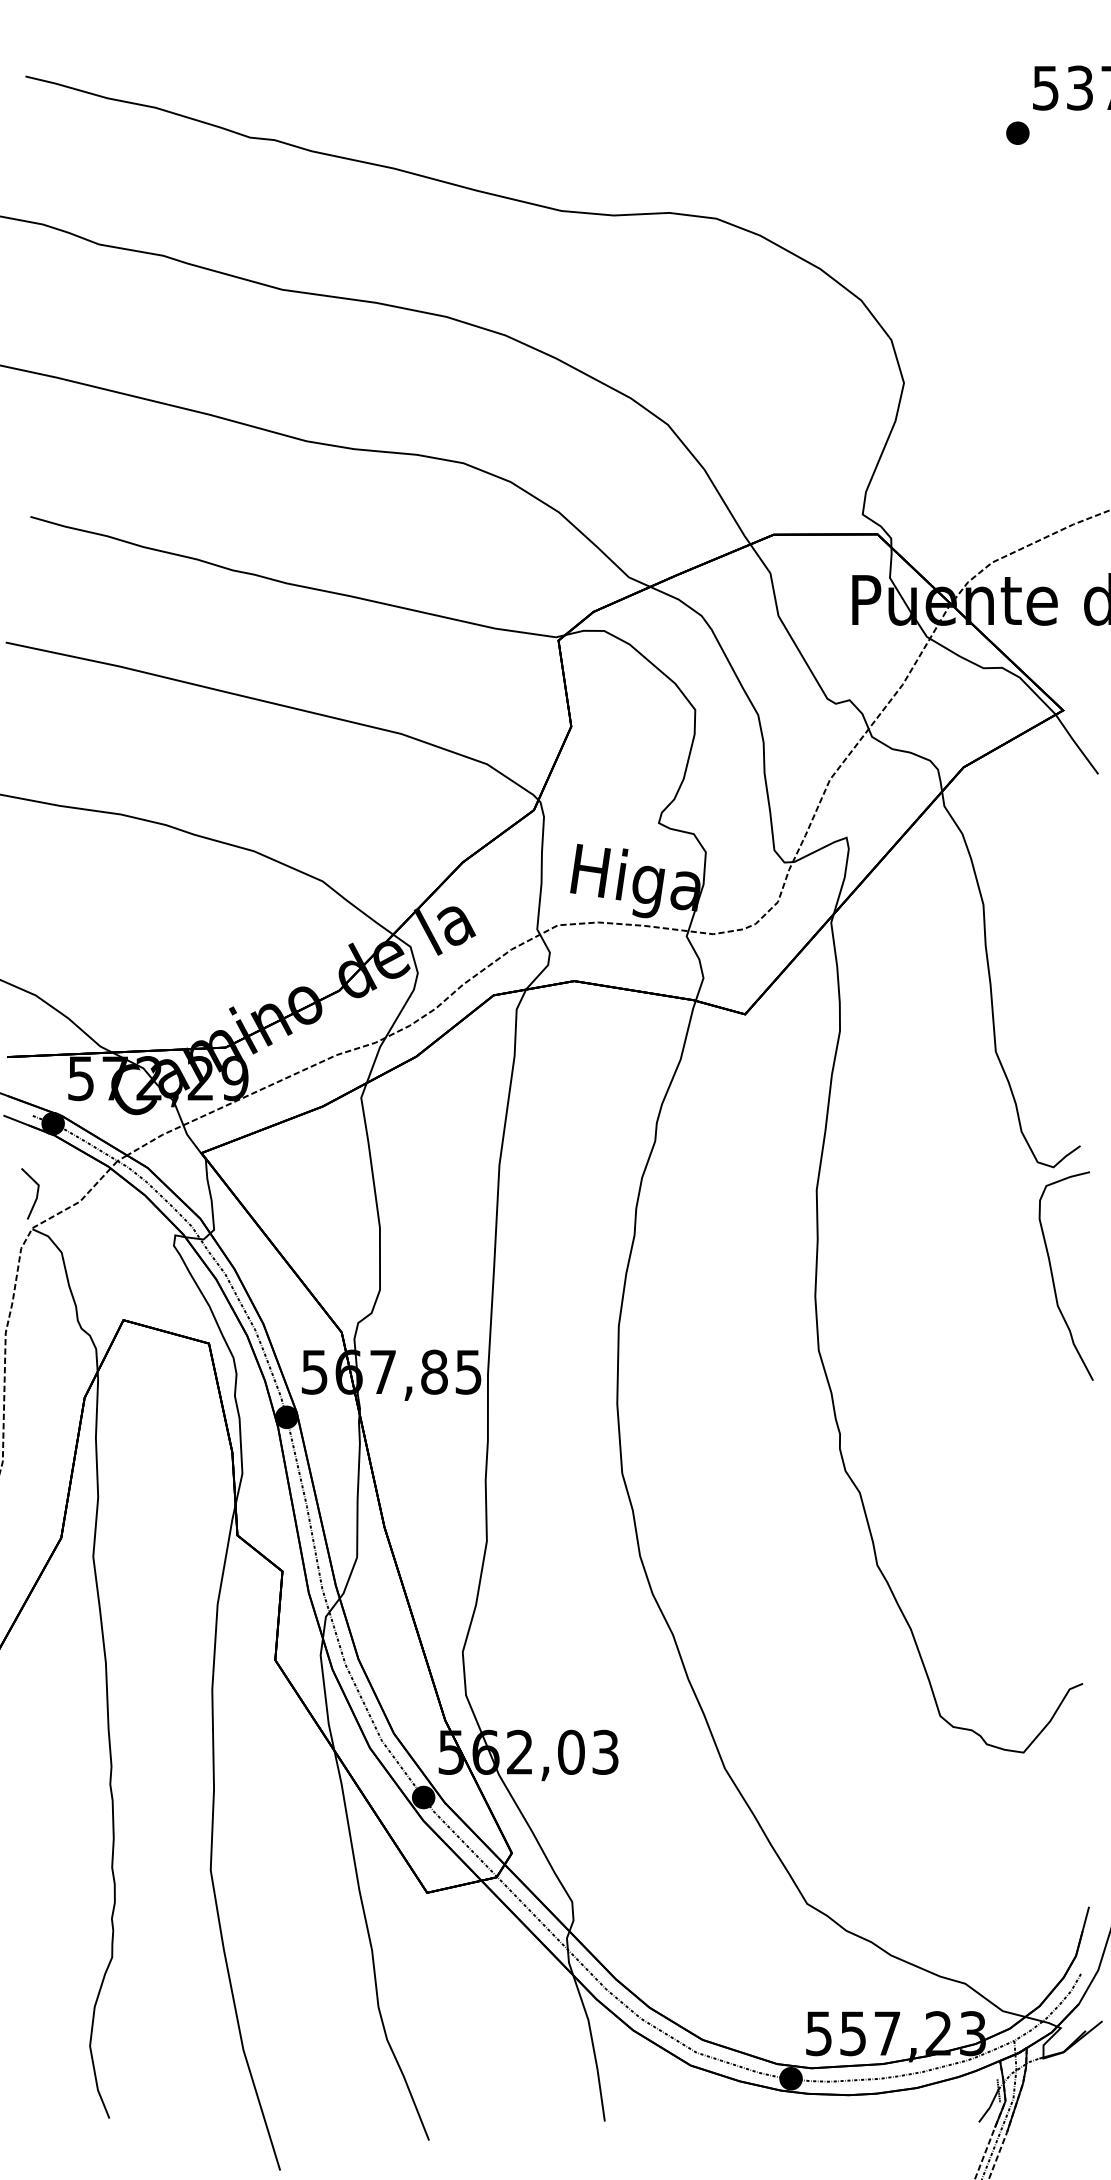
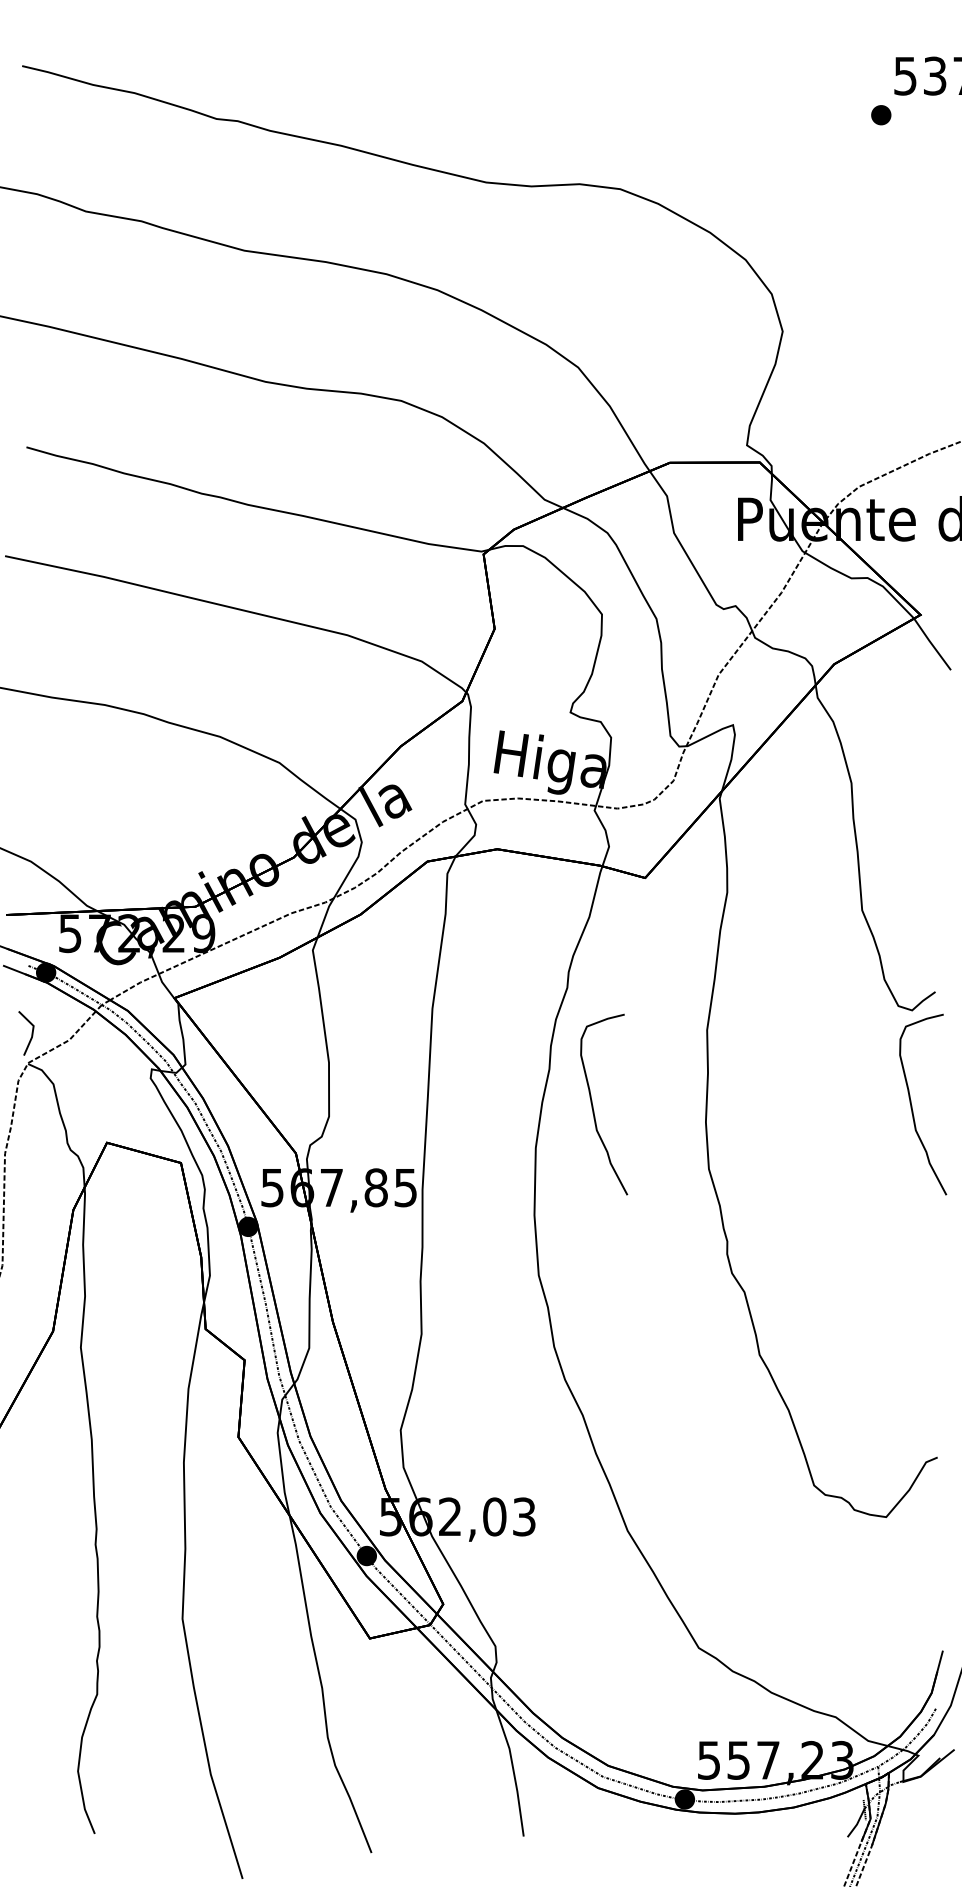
curve: (685, 1277) -> (593, 1105), added

